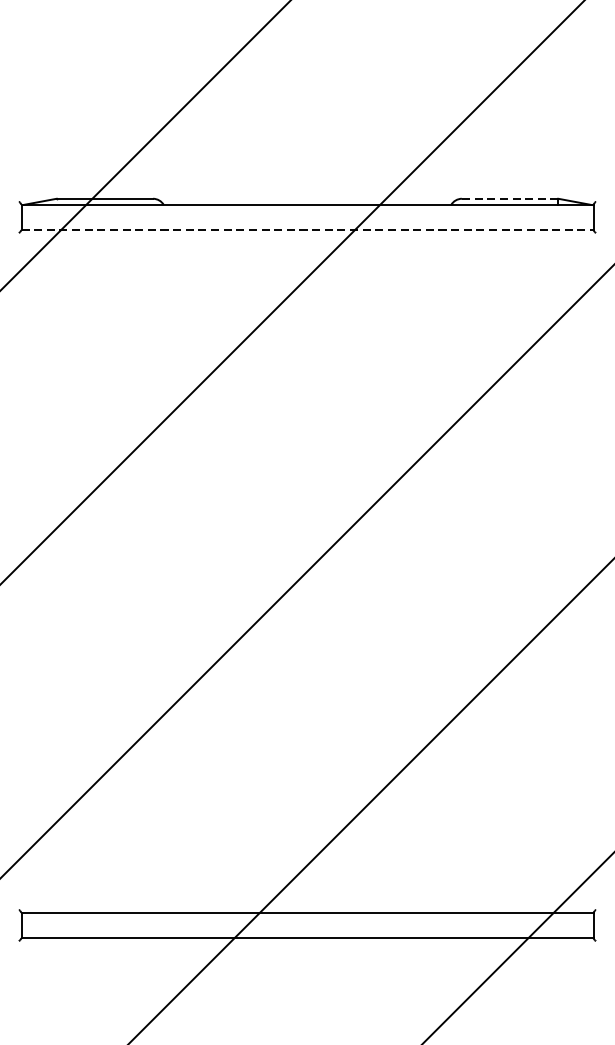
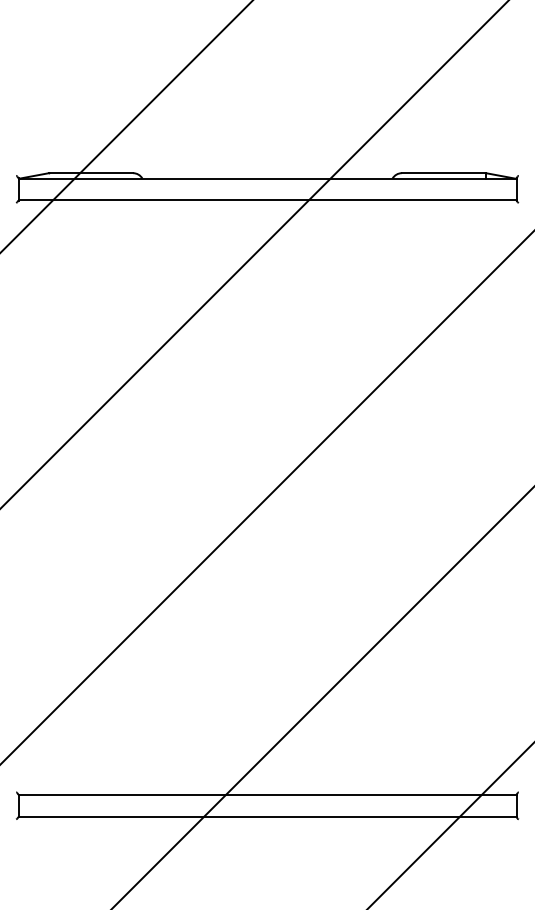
line: (509, 199) -> (443, 173), dashed -> solid
line: (307, 230) -> (267, 200), dashed -> solid

